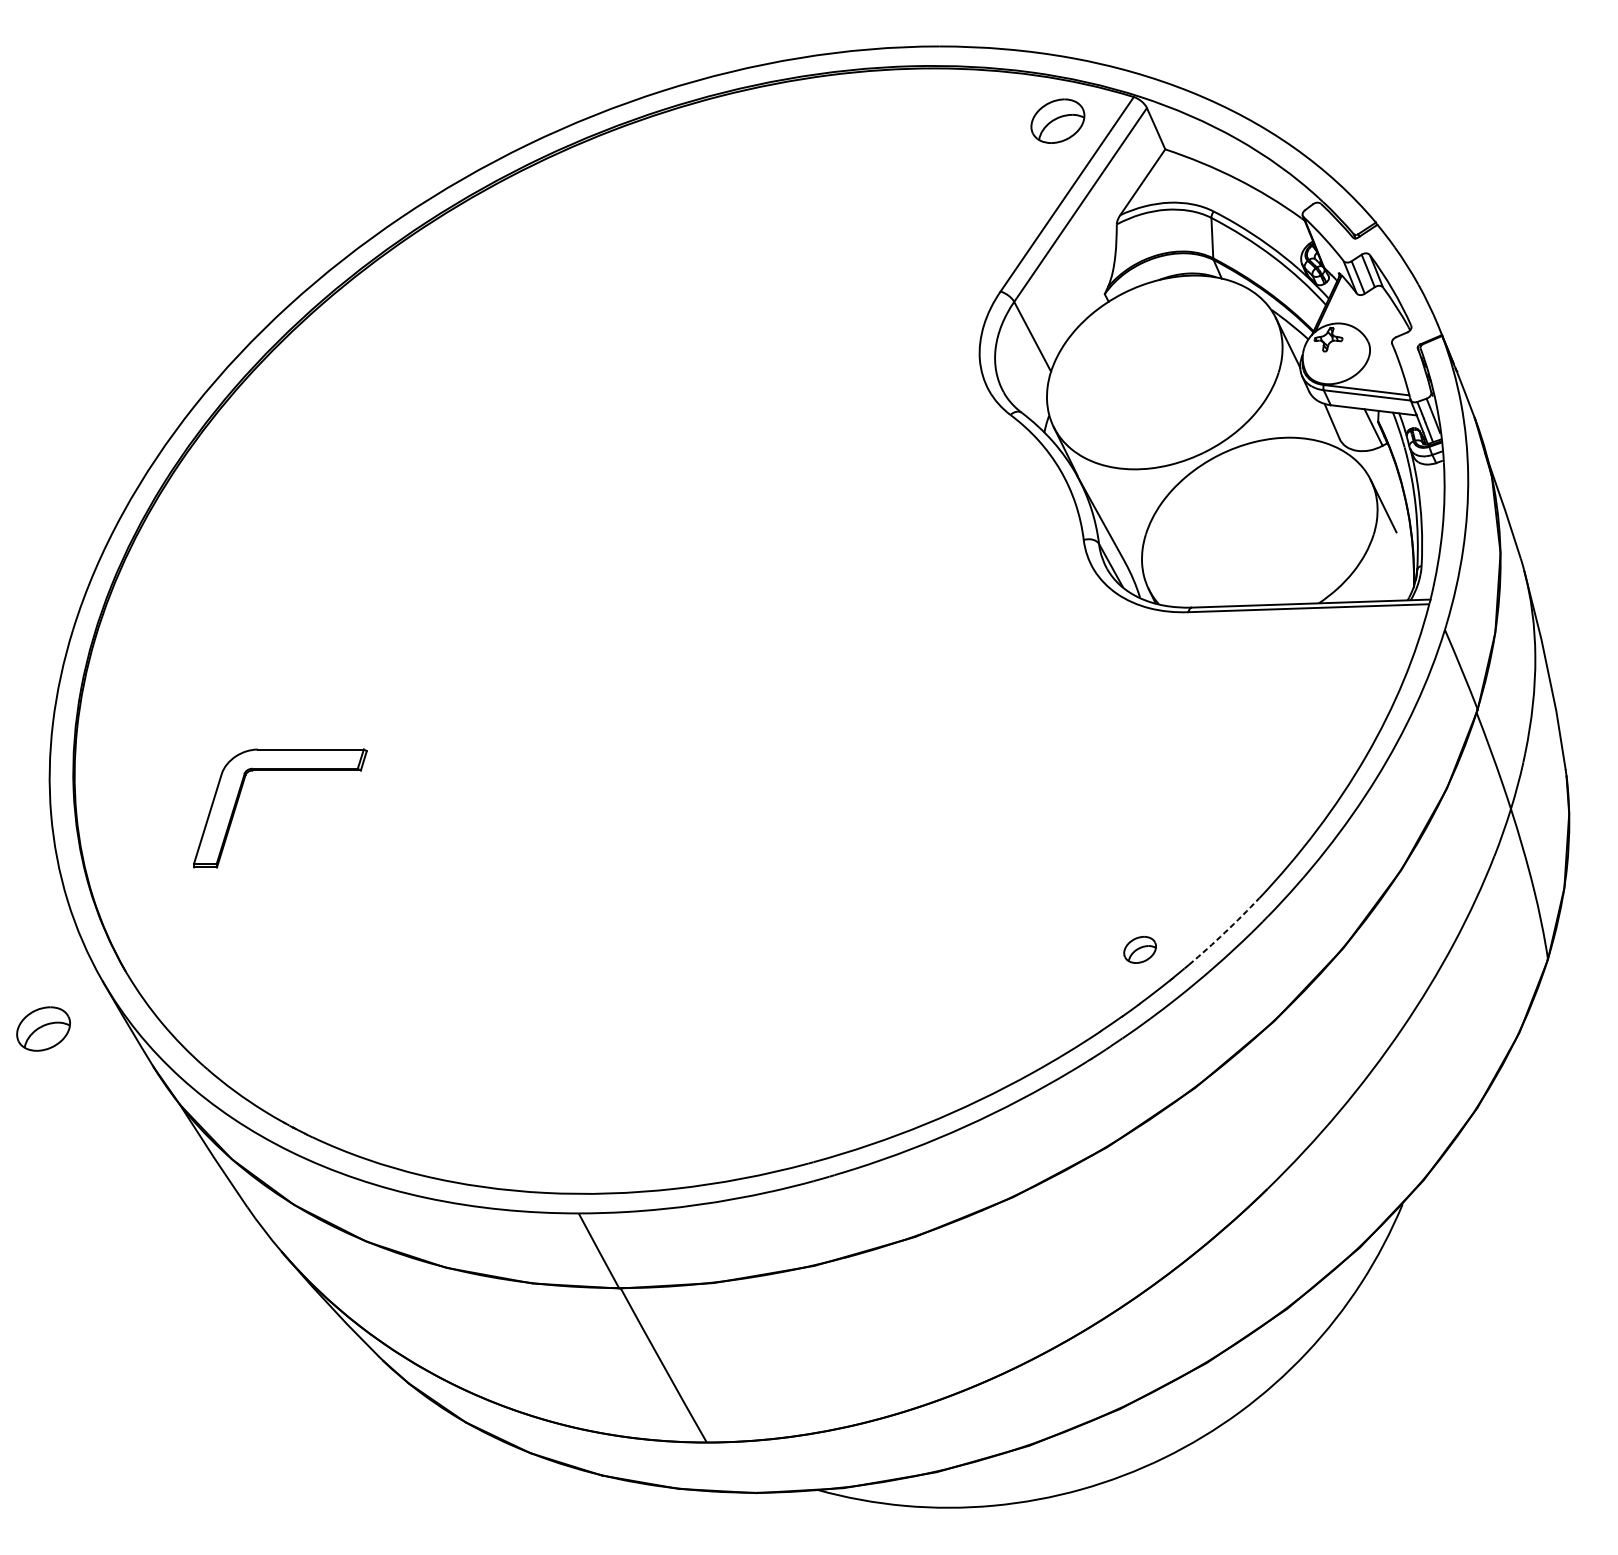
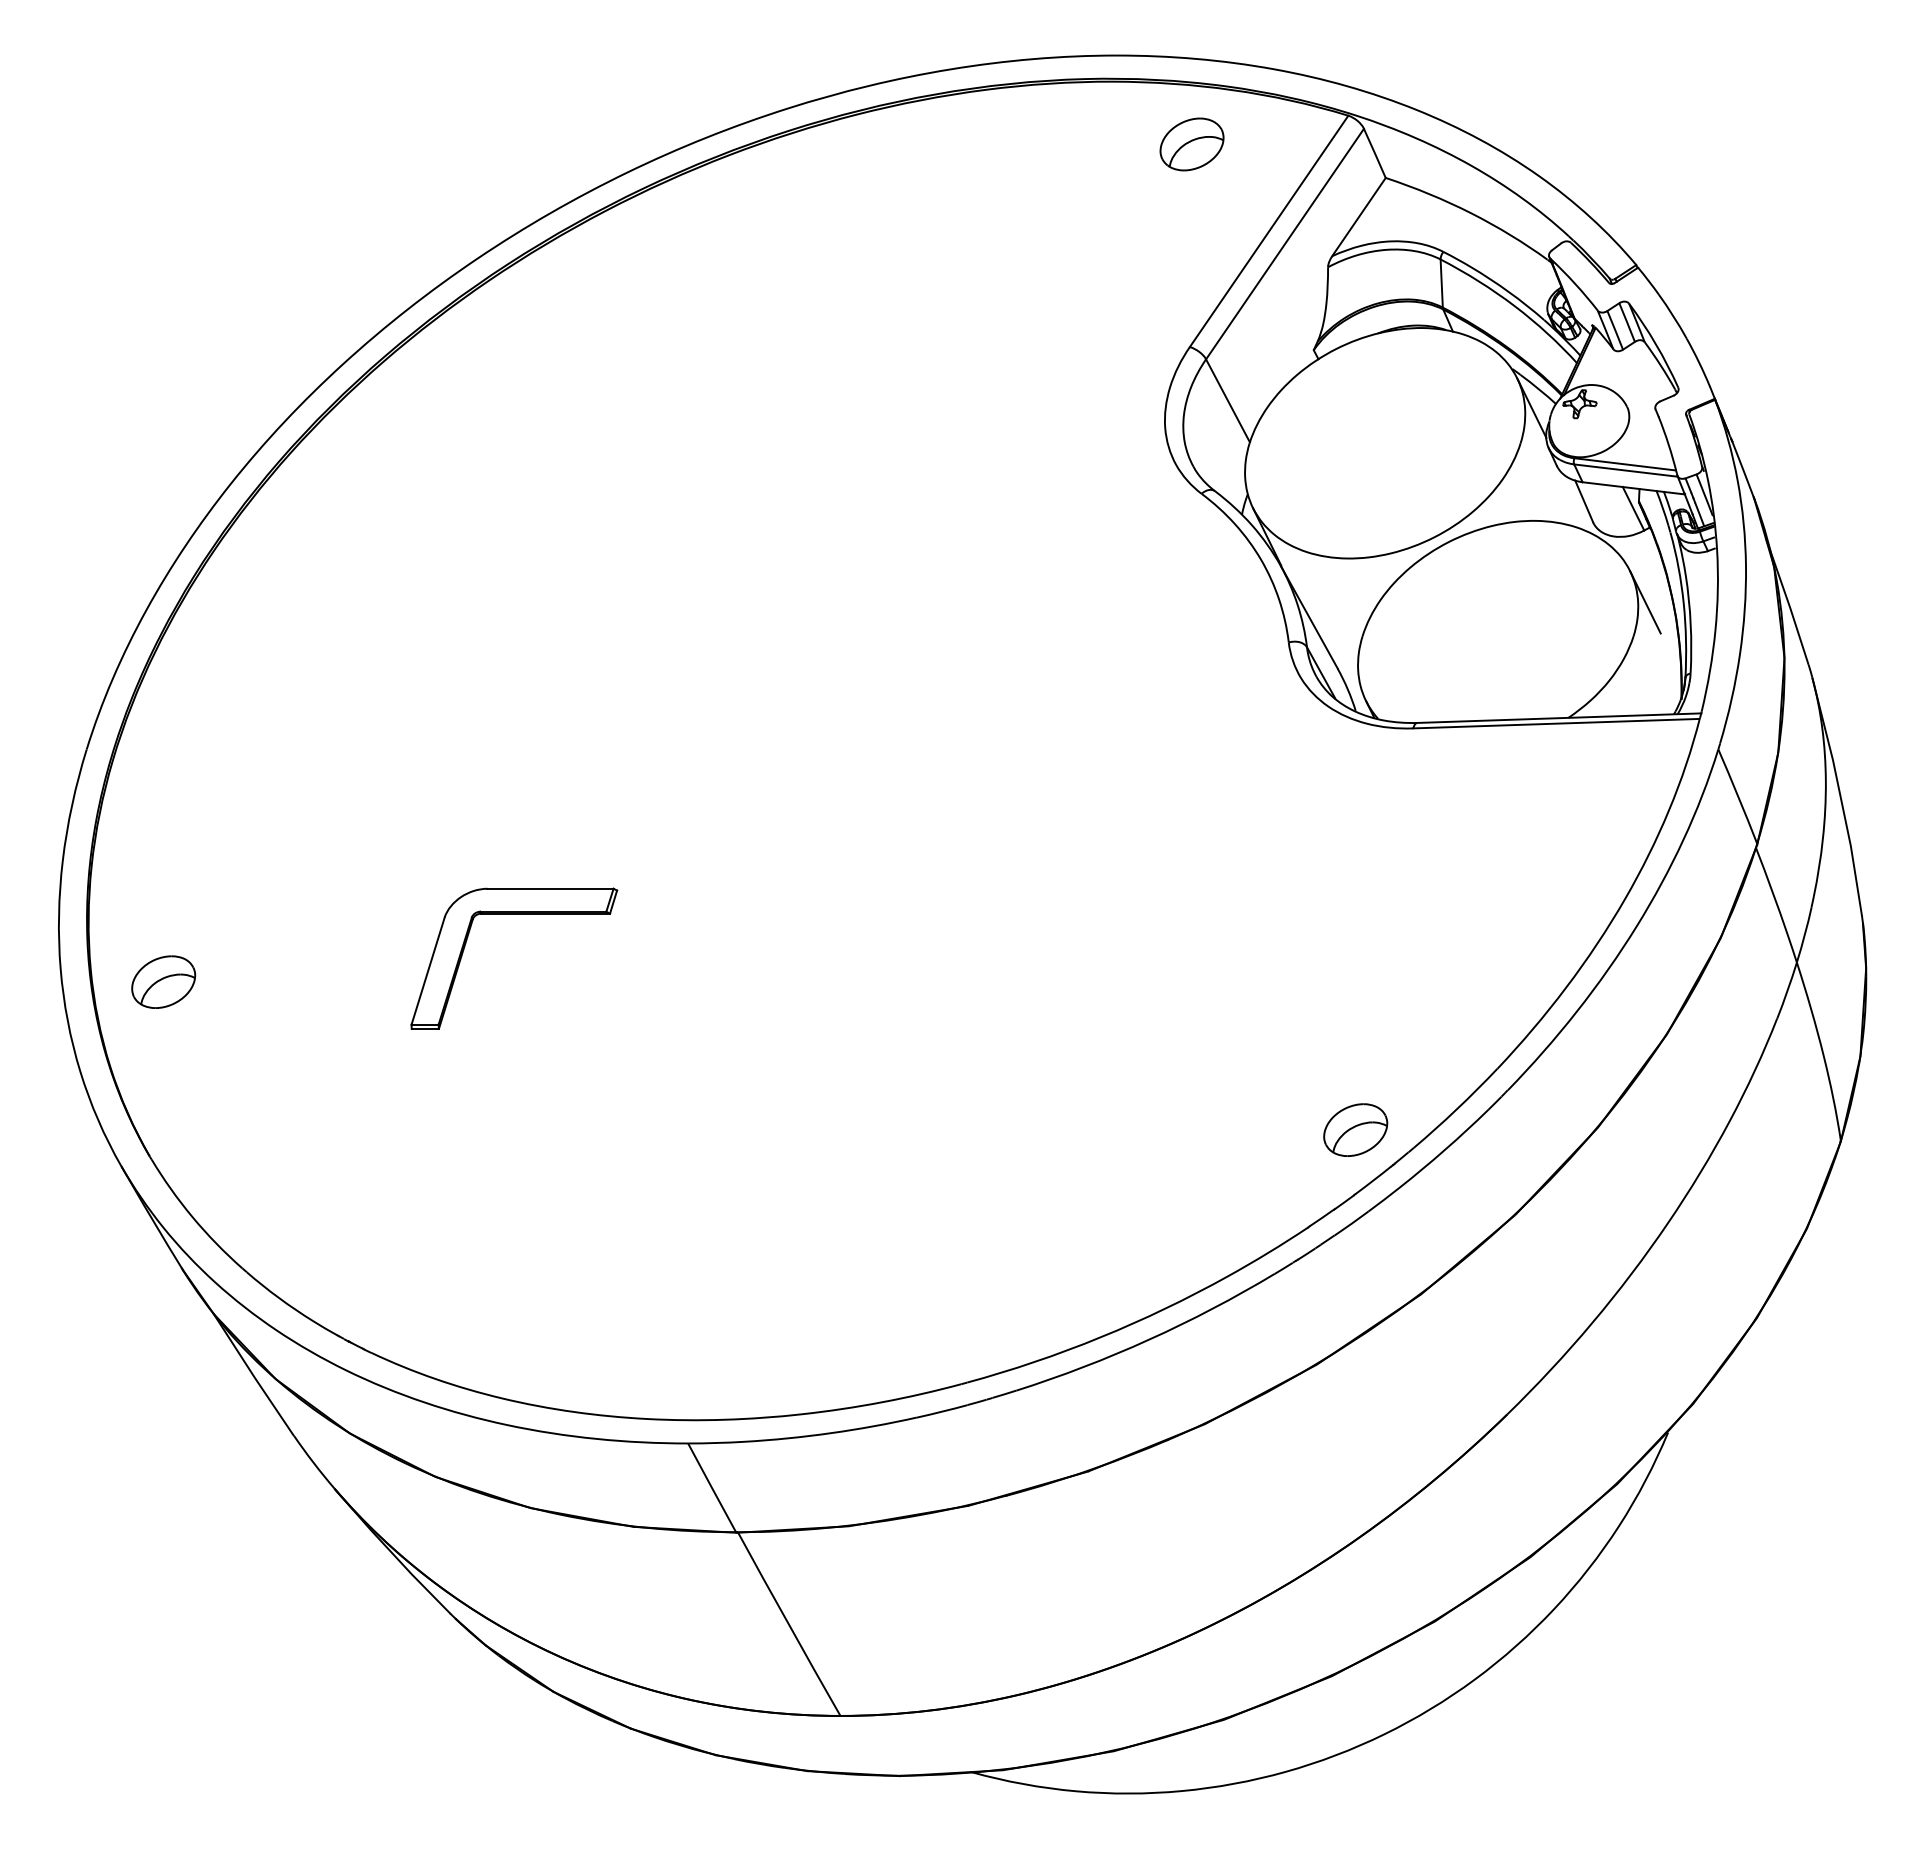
part: (1057, 121) -> (1191, 144), moved
part: (280, 771) -> (514, 914), moved
arc: (1224, 932) -> (1456, 1109), dashed -> solid
part: (1139, 949) -> (1355, 1129), size x1.67
part: (43, 1028) -> (163, 981), moved

